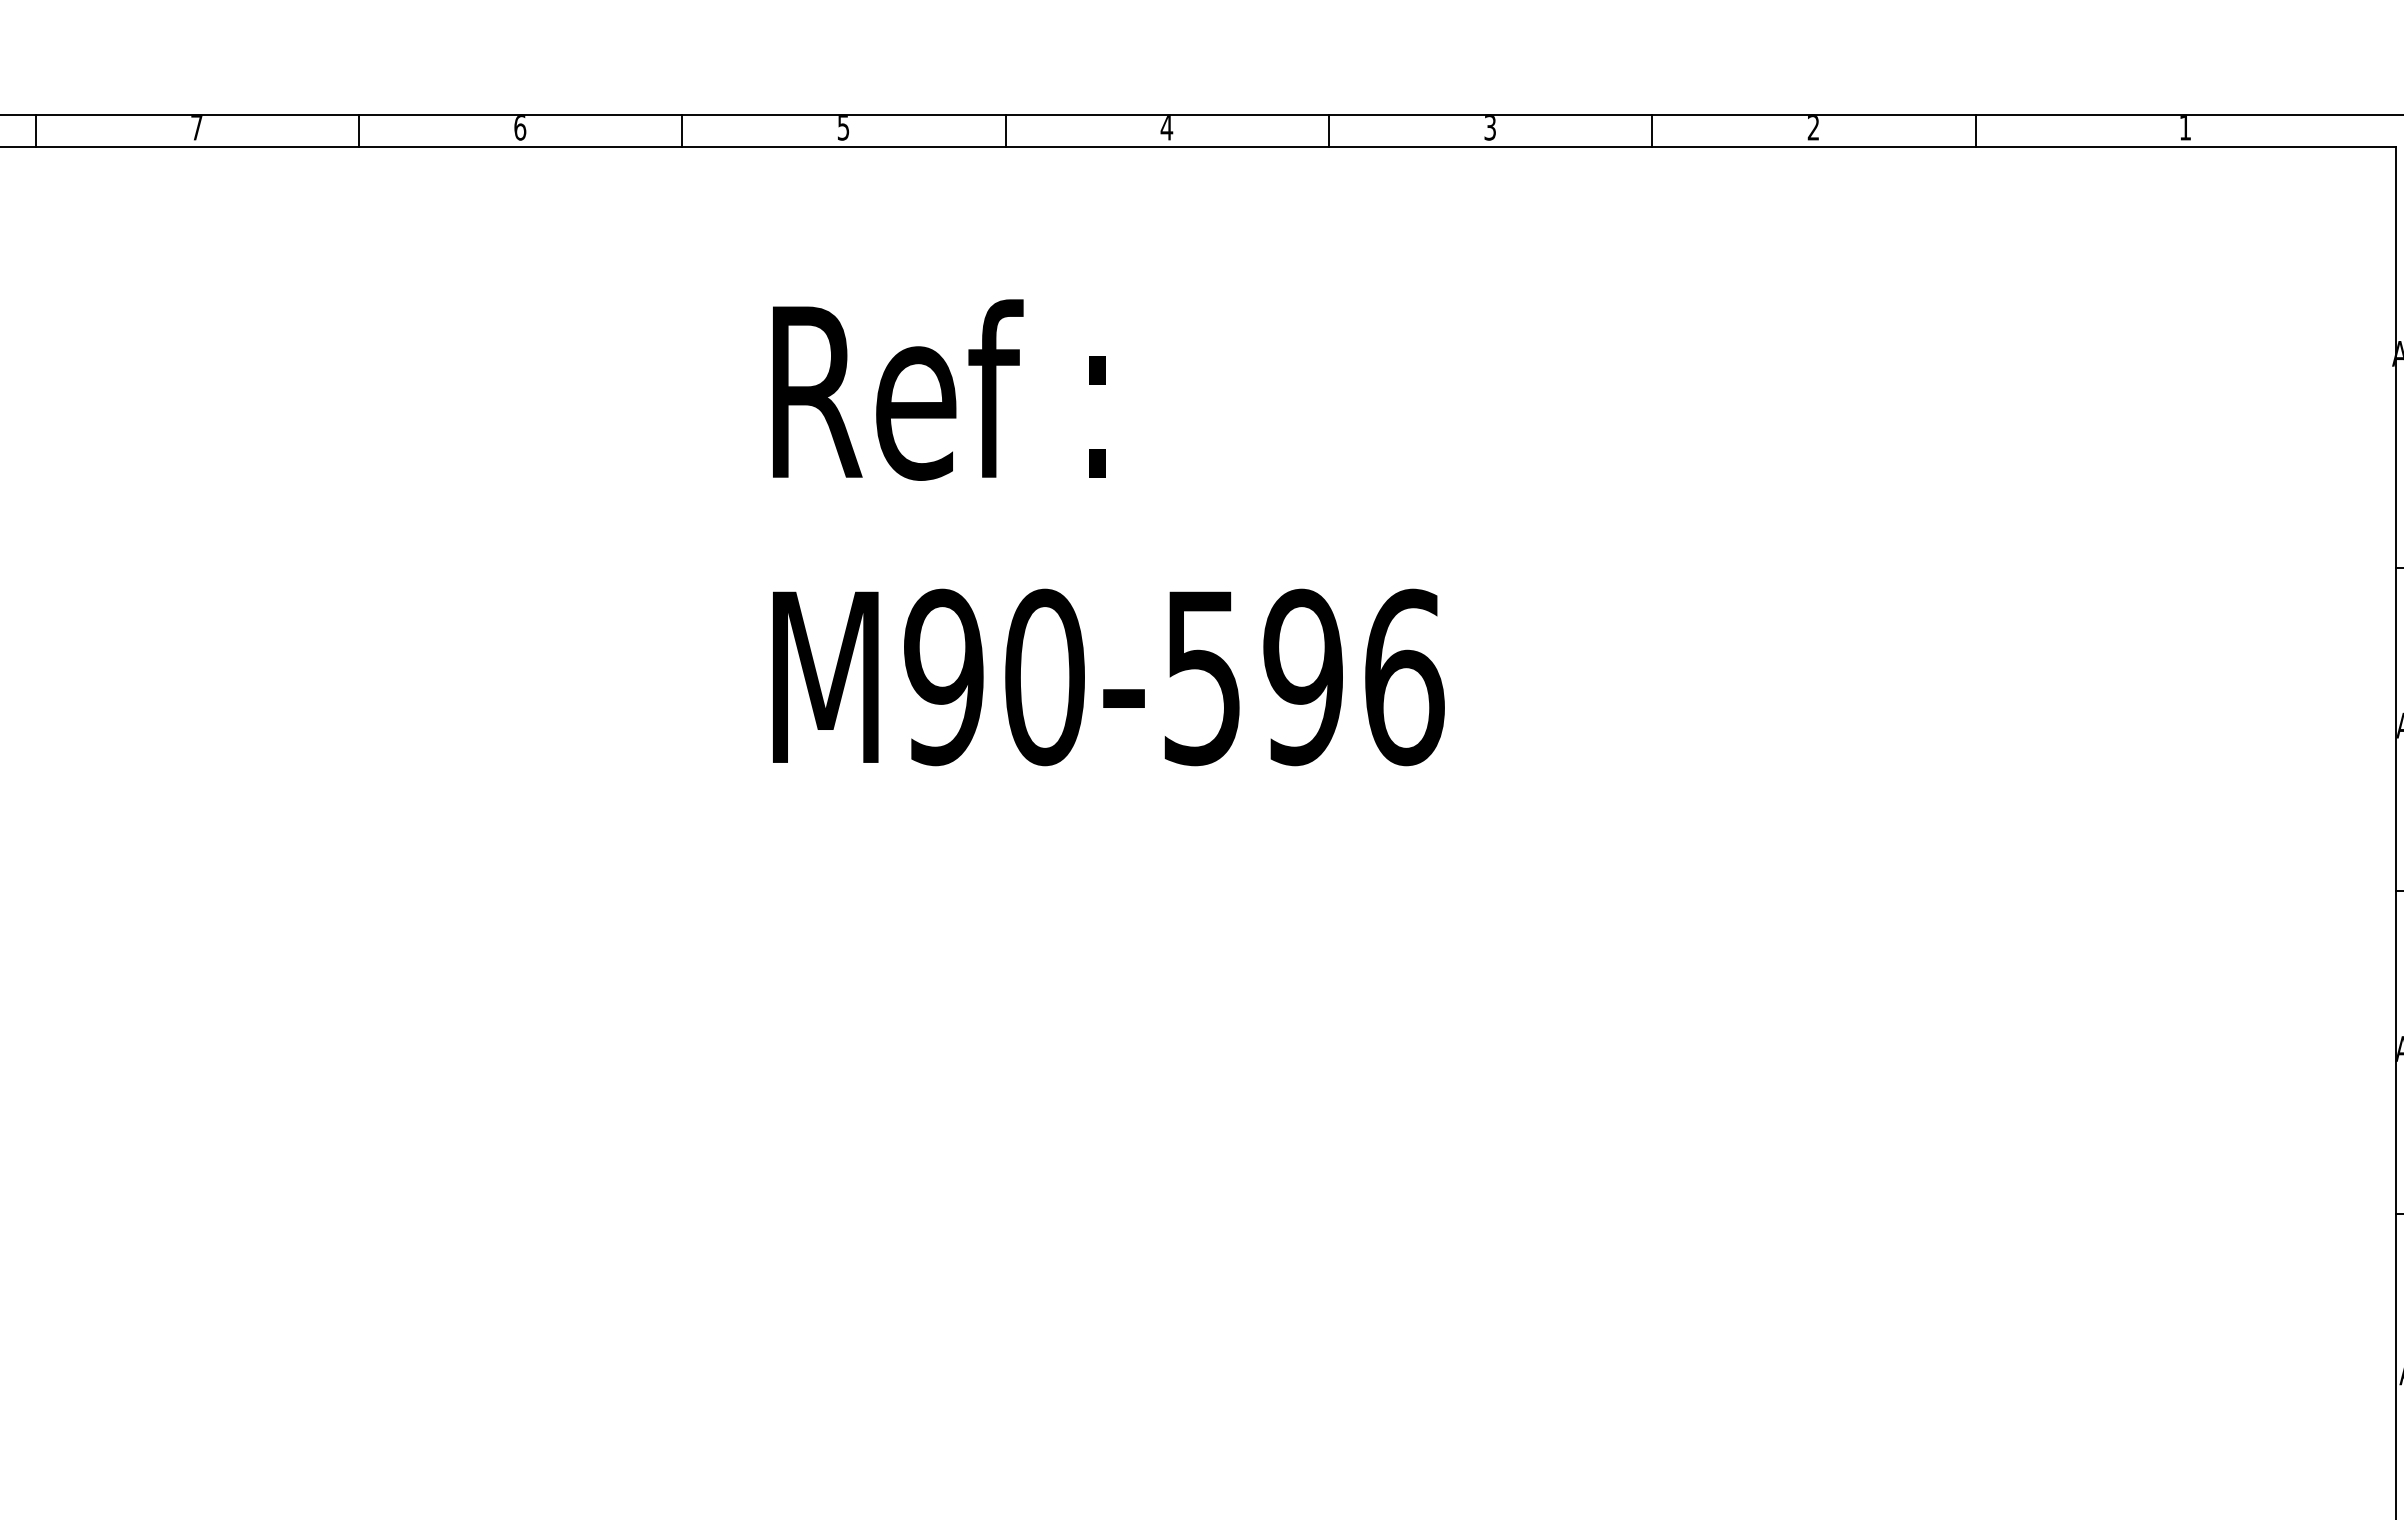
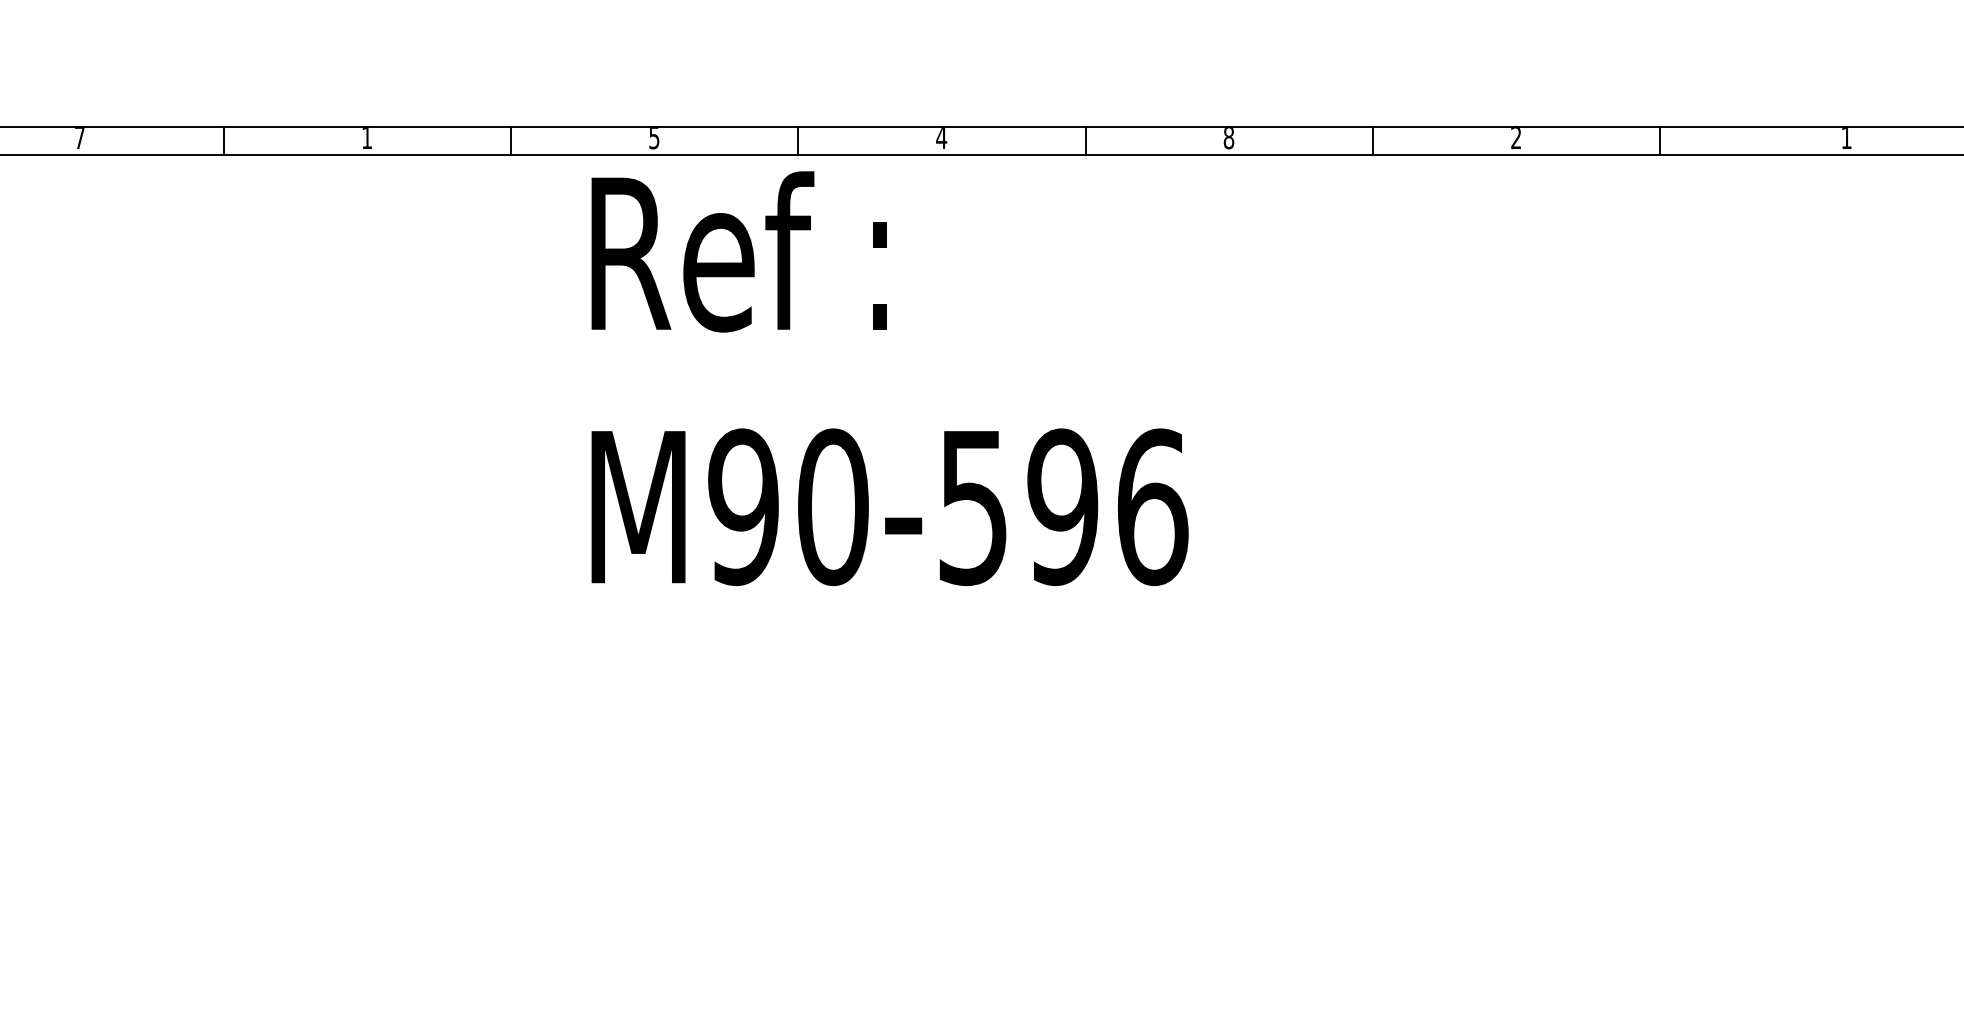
text: (520, 128) -> (367, 138), 6 -> 1
text: (1490, 128) -> (1229, 138), 3 -> 8
text: (1108, 532) -> (889, 378), moved

